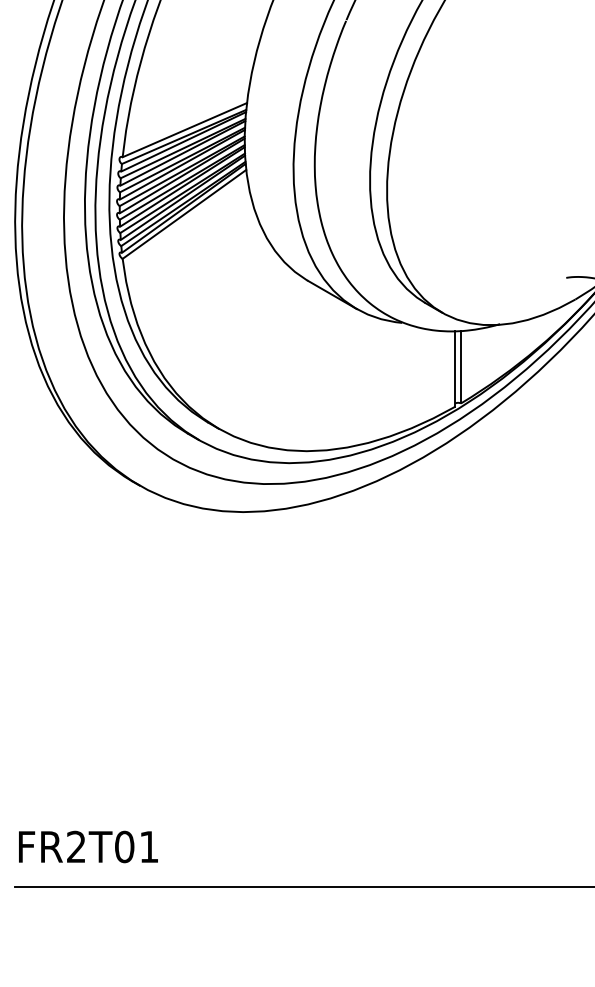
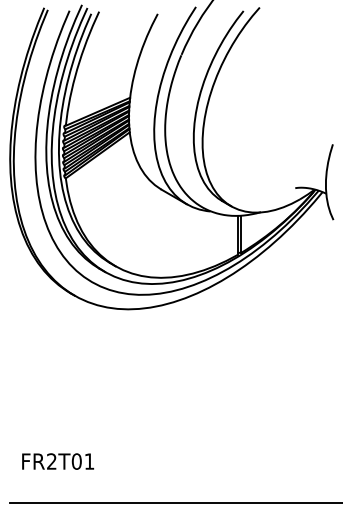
text: (89, 846) -> (58, 461), moved

